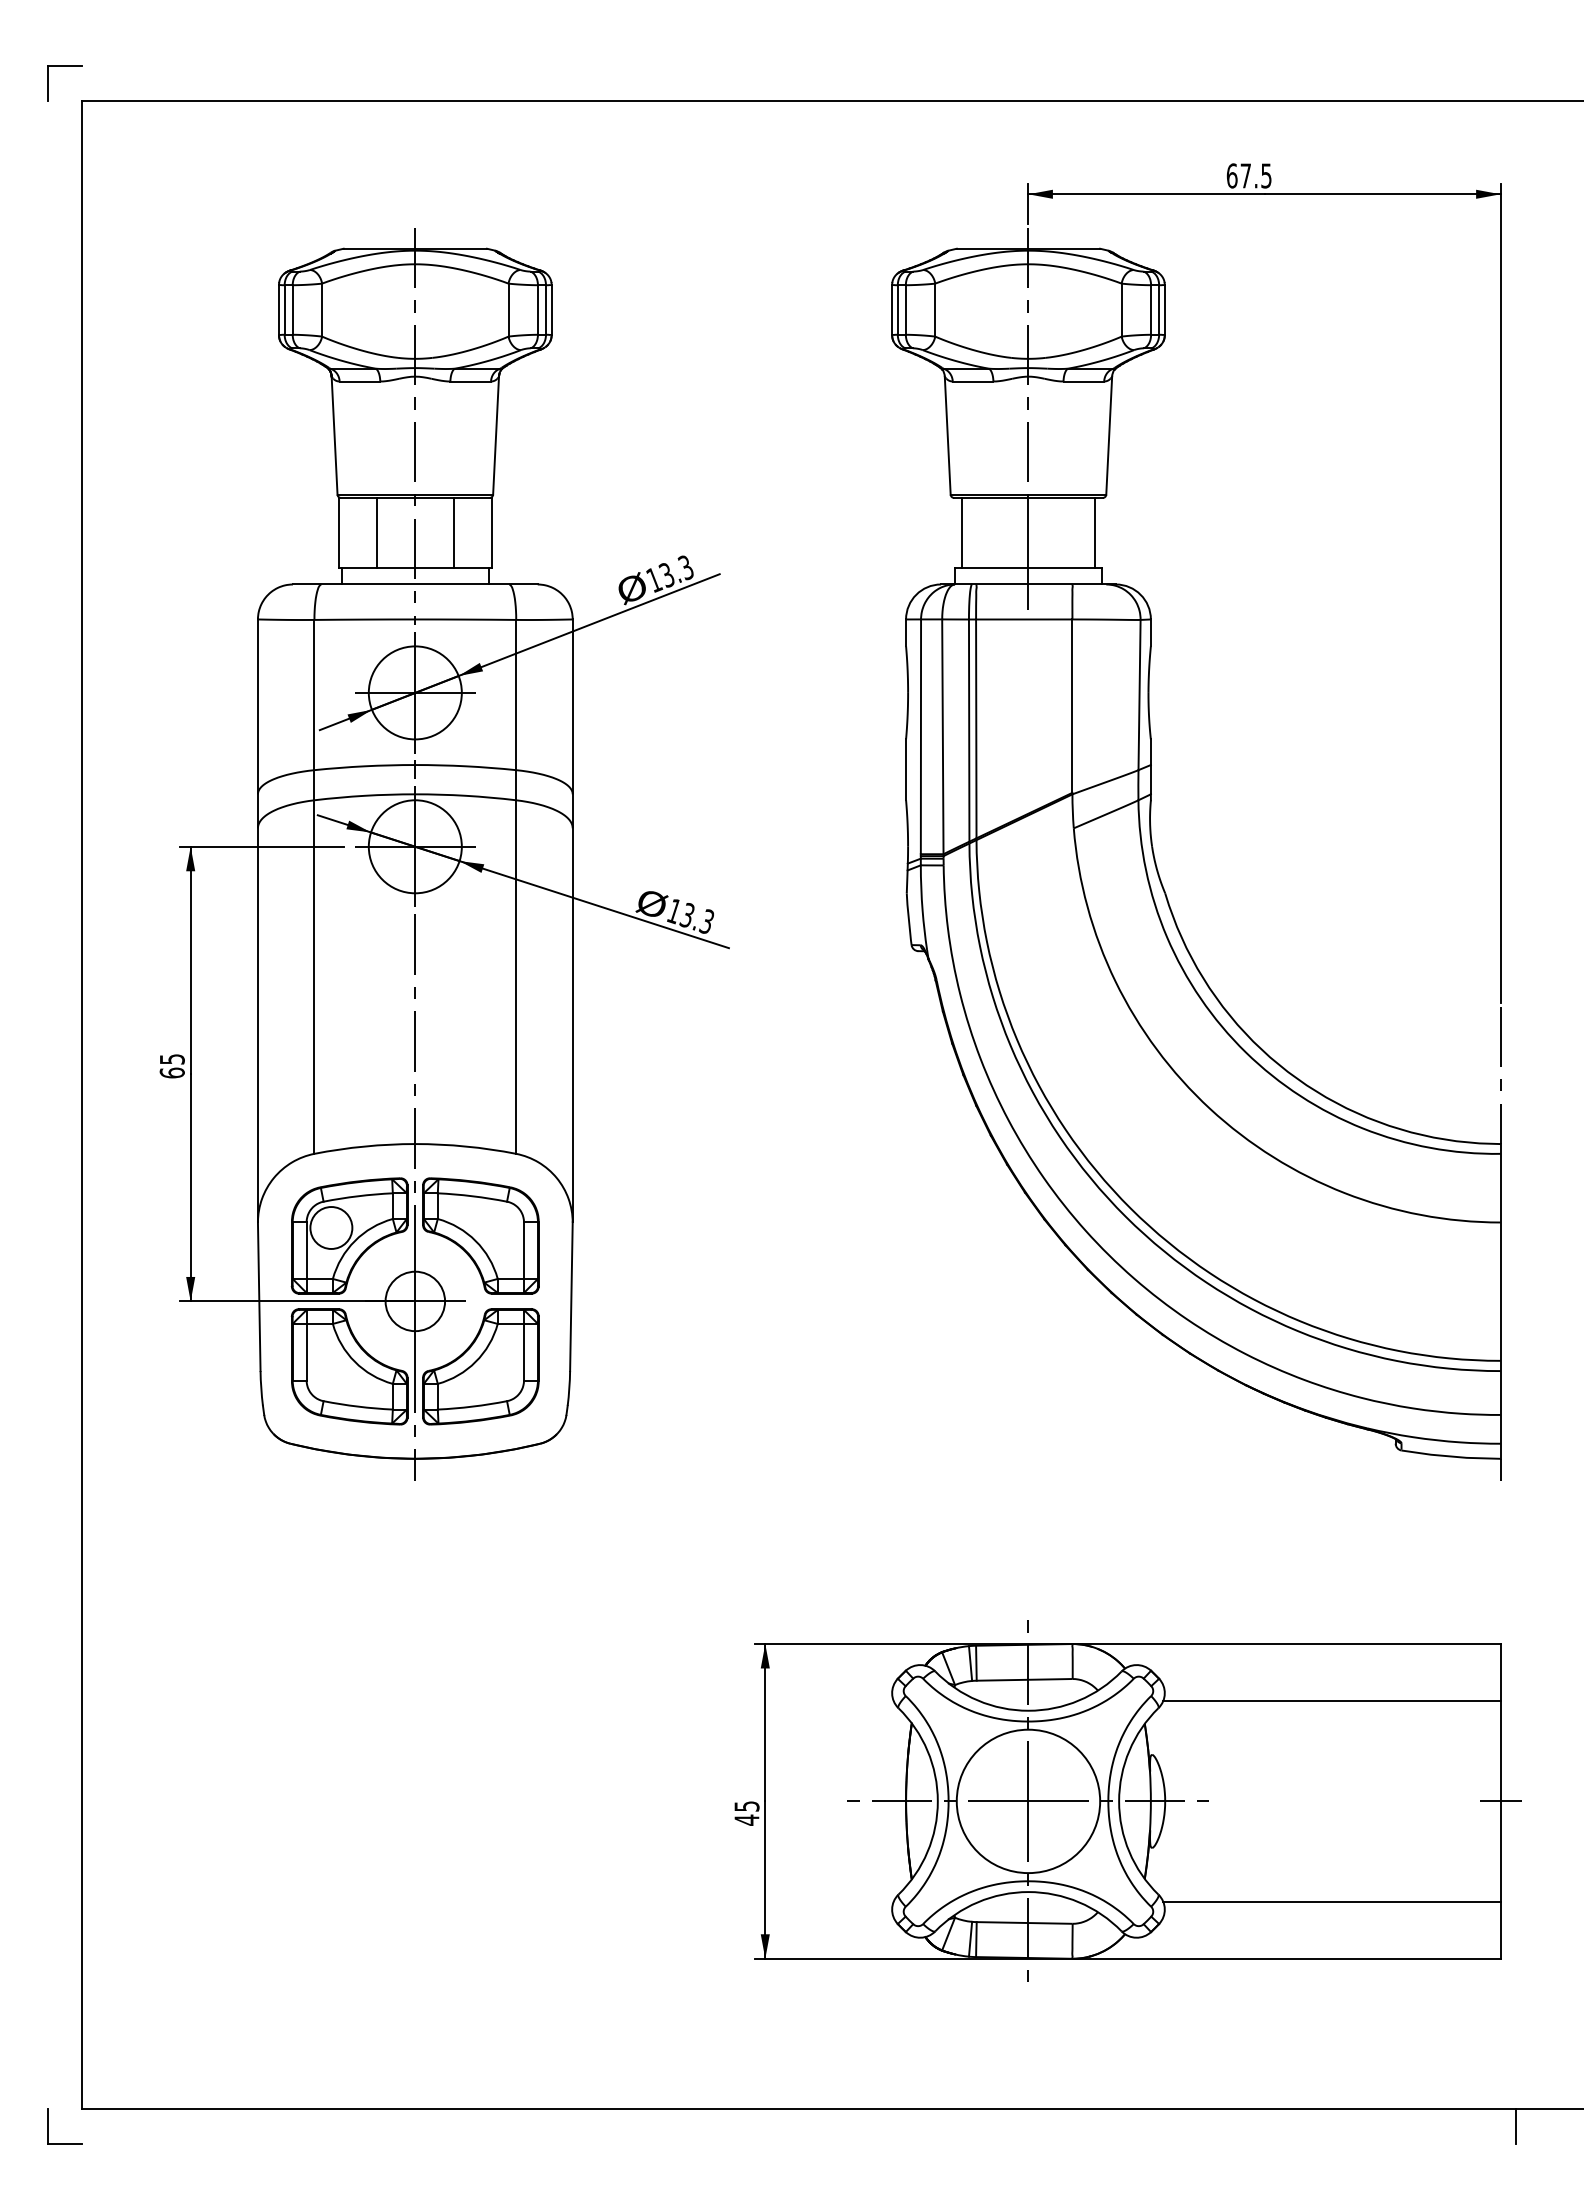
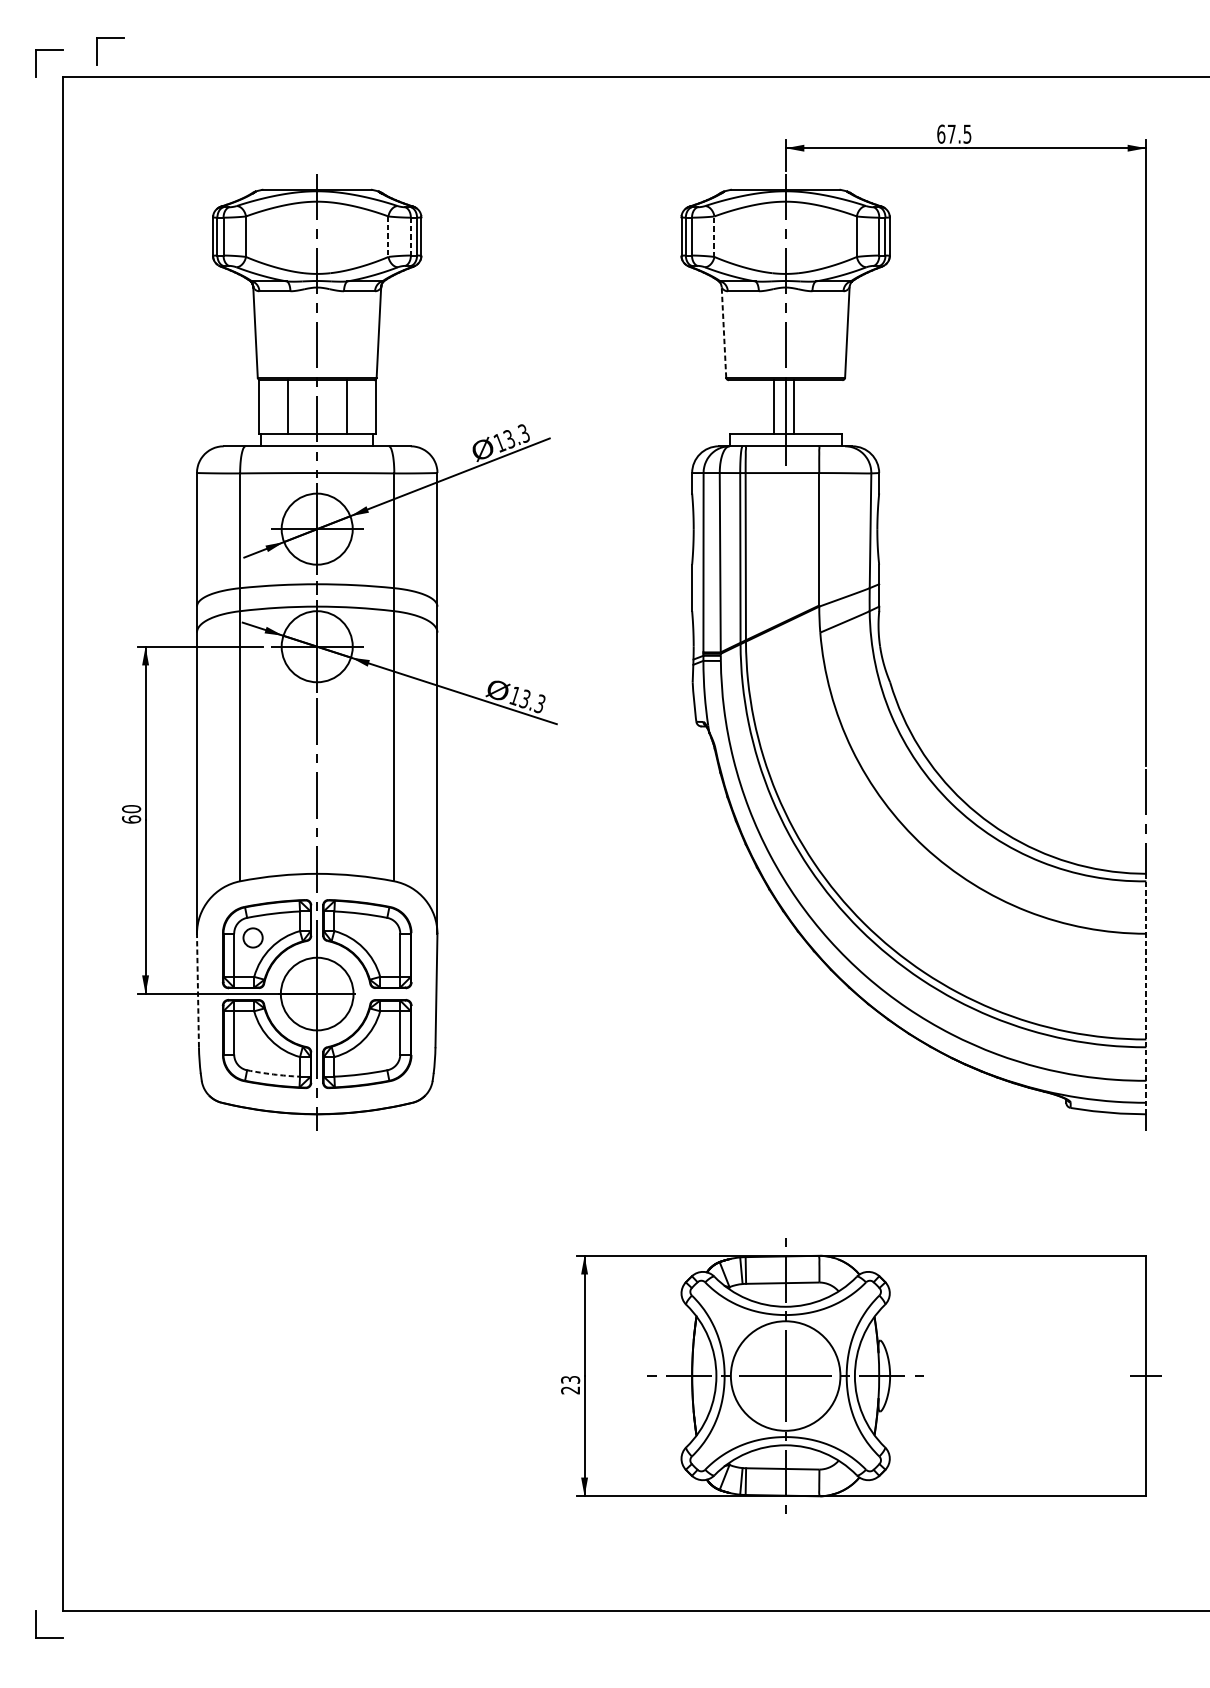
part: (128, 67) -> (98, 51), added
line: (935, 309) -> (714, 236), solid -> dashed
line: (508, 310) -> (388, 237), solid -> dashed
line: (537, 310) -> (410, 237), solid -> dashed
line: (947, 435) -> (723, 332), solid -> dashed
line: (962, 532) -> (774, 406), moved
line: (1094, 532) -> (794, 406), moved
text: (171, 1059) -> (130, 809), 65 -> 60
circle: (331, 1227) -> (253, 937), size x0.6
line: (259, 1296) -> (198, 990), solid -> dashed
line: (1500, 1300) -> (1146, 993), solid -> dashed
circle: (415, 1301) -> (317, 994), size x1.6
arc: (358, 1406) -> (273, 1074), solid -> dashed
line: (1331, 1700) -> (1017, 1298), removed
text: (746, 1813) -> (570, 1385), 45 -> 23
line: (1331, 1902) -> (1017, 1453), removed
line: (1516, 2125) -> (1158, 1623), removed

